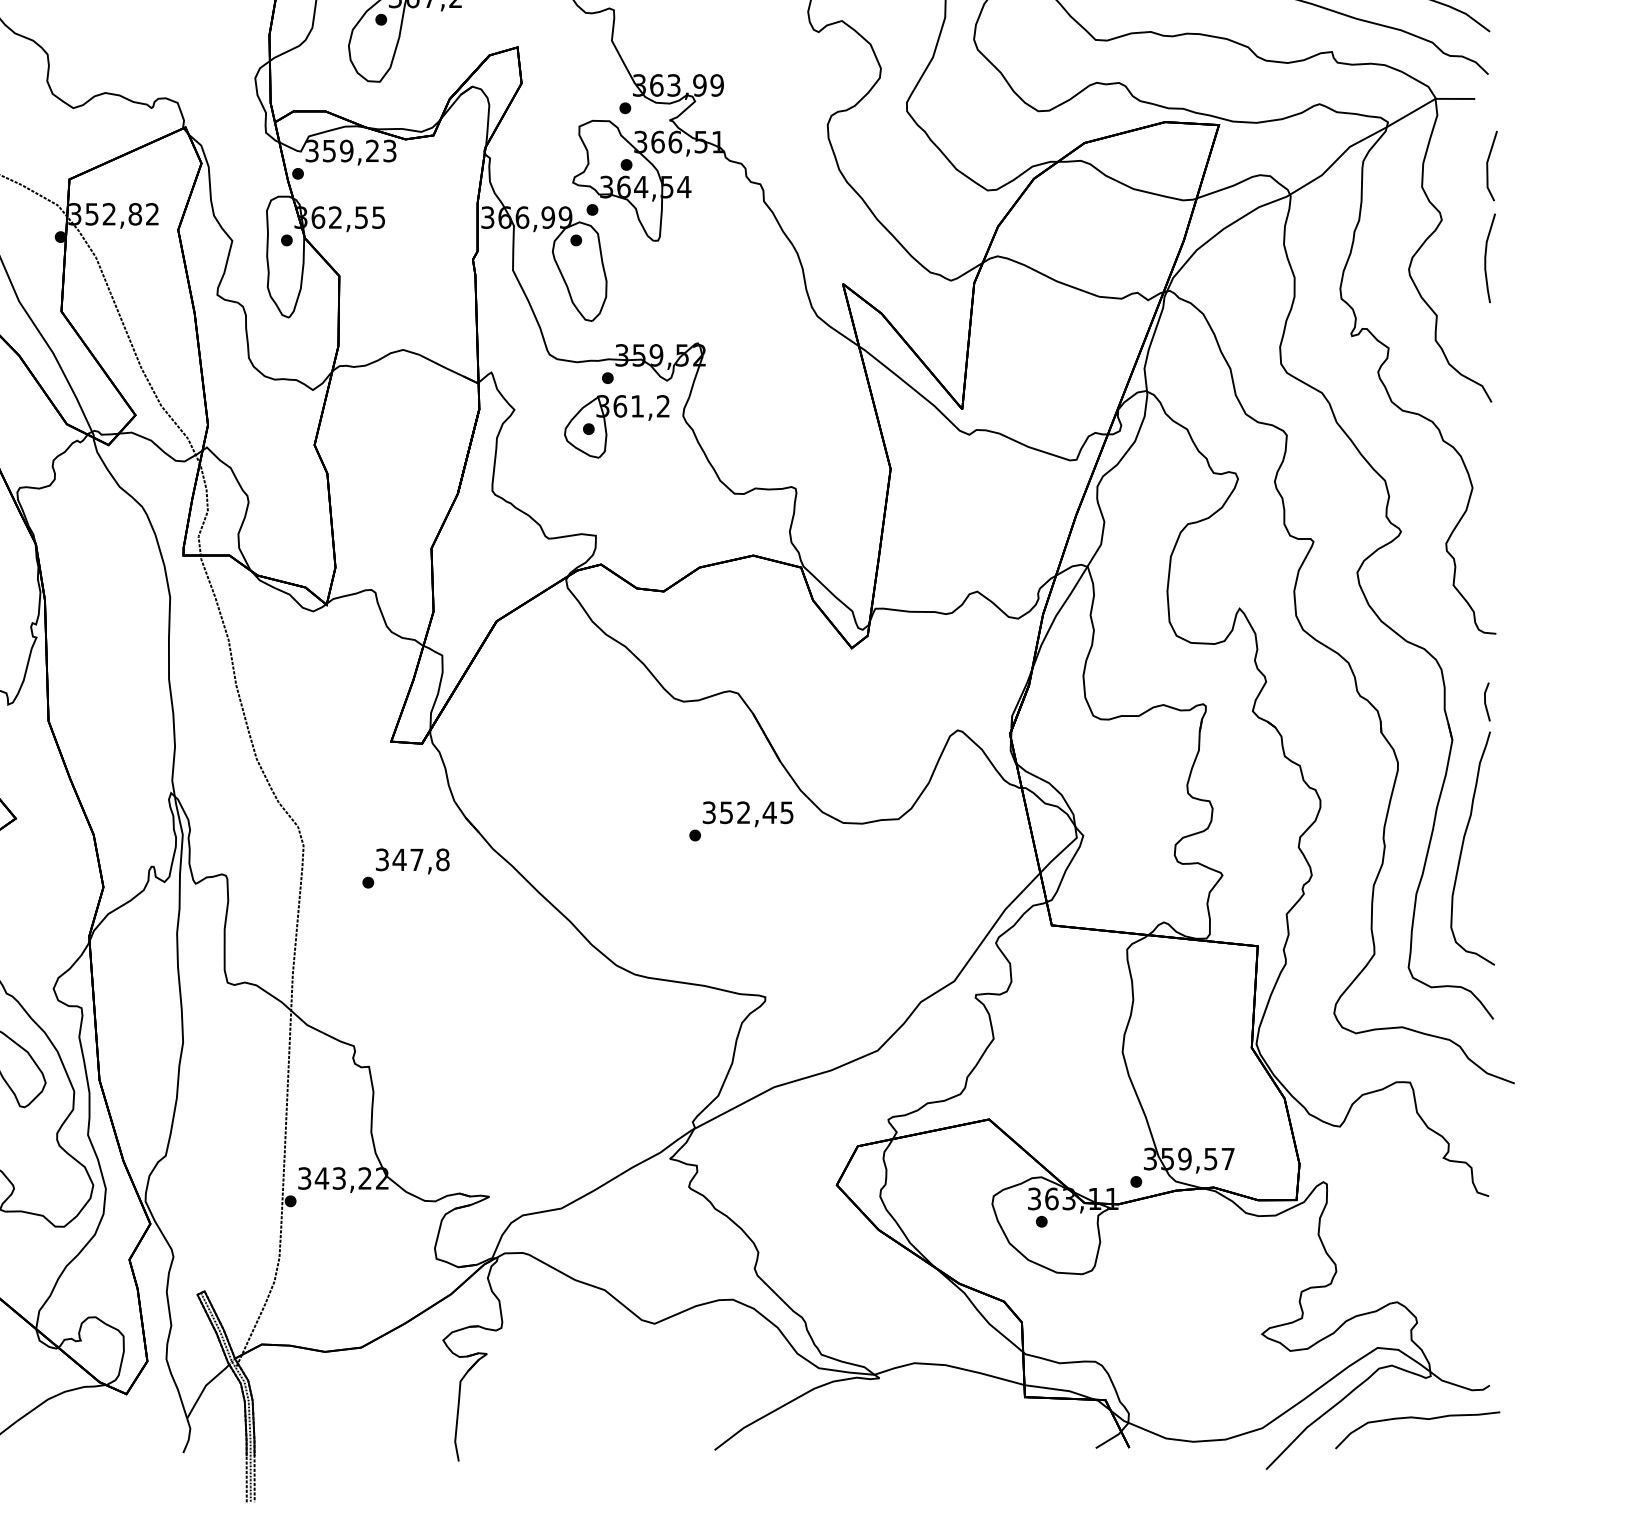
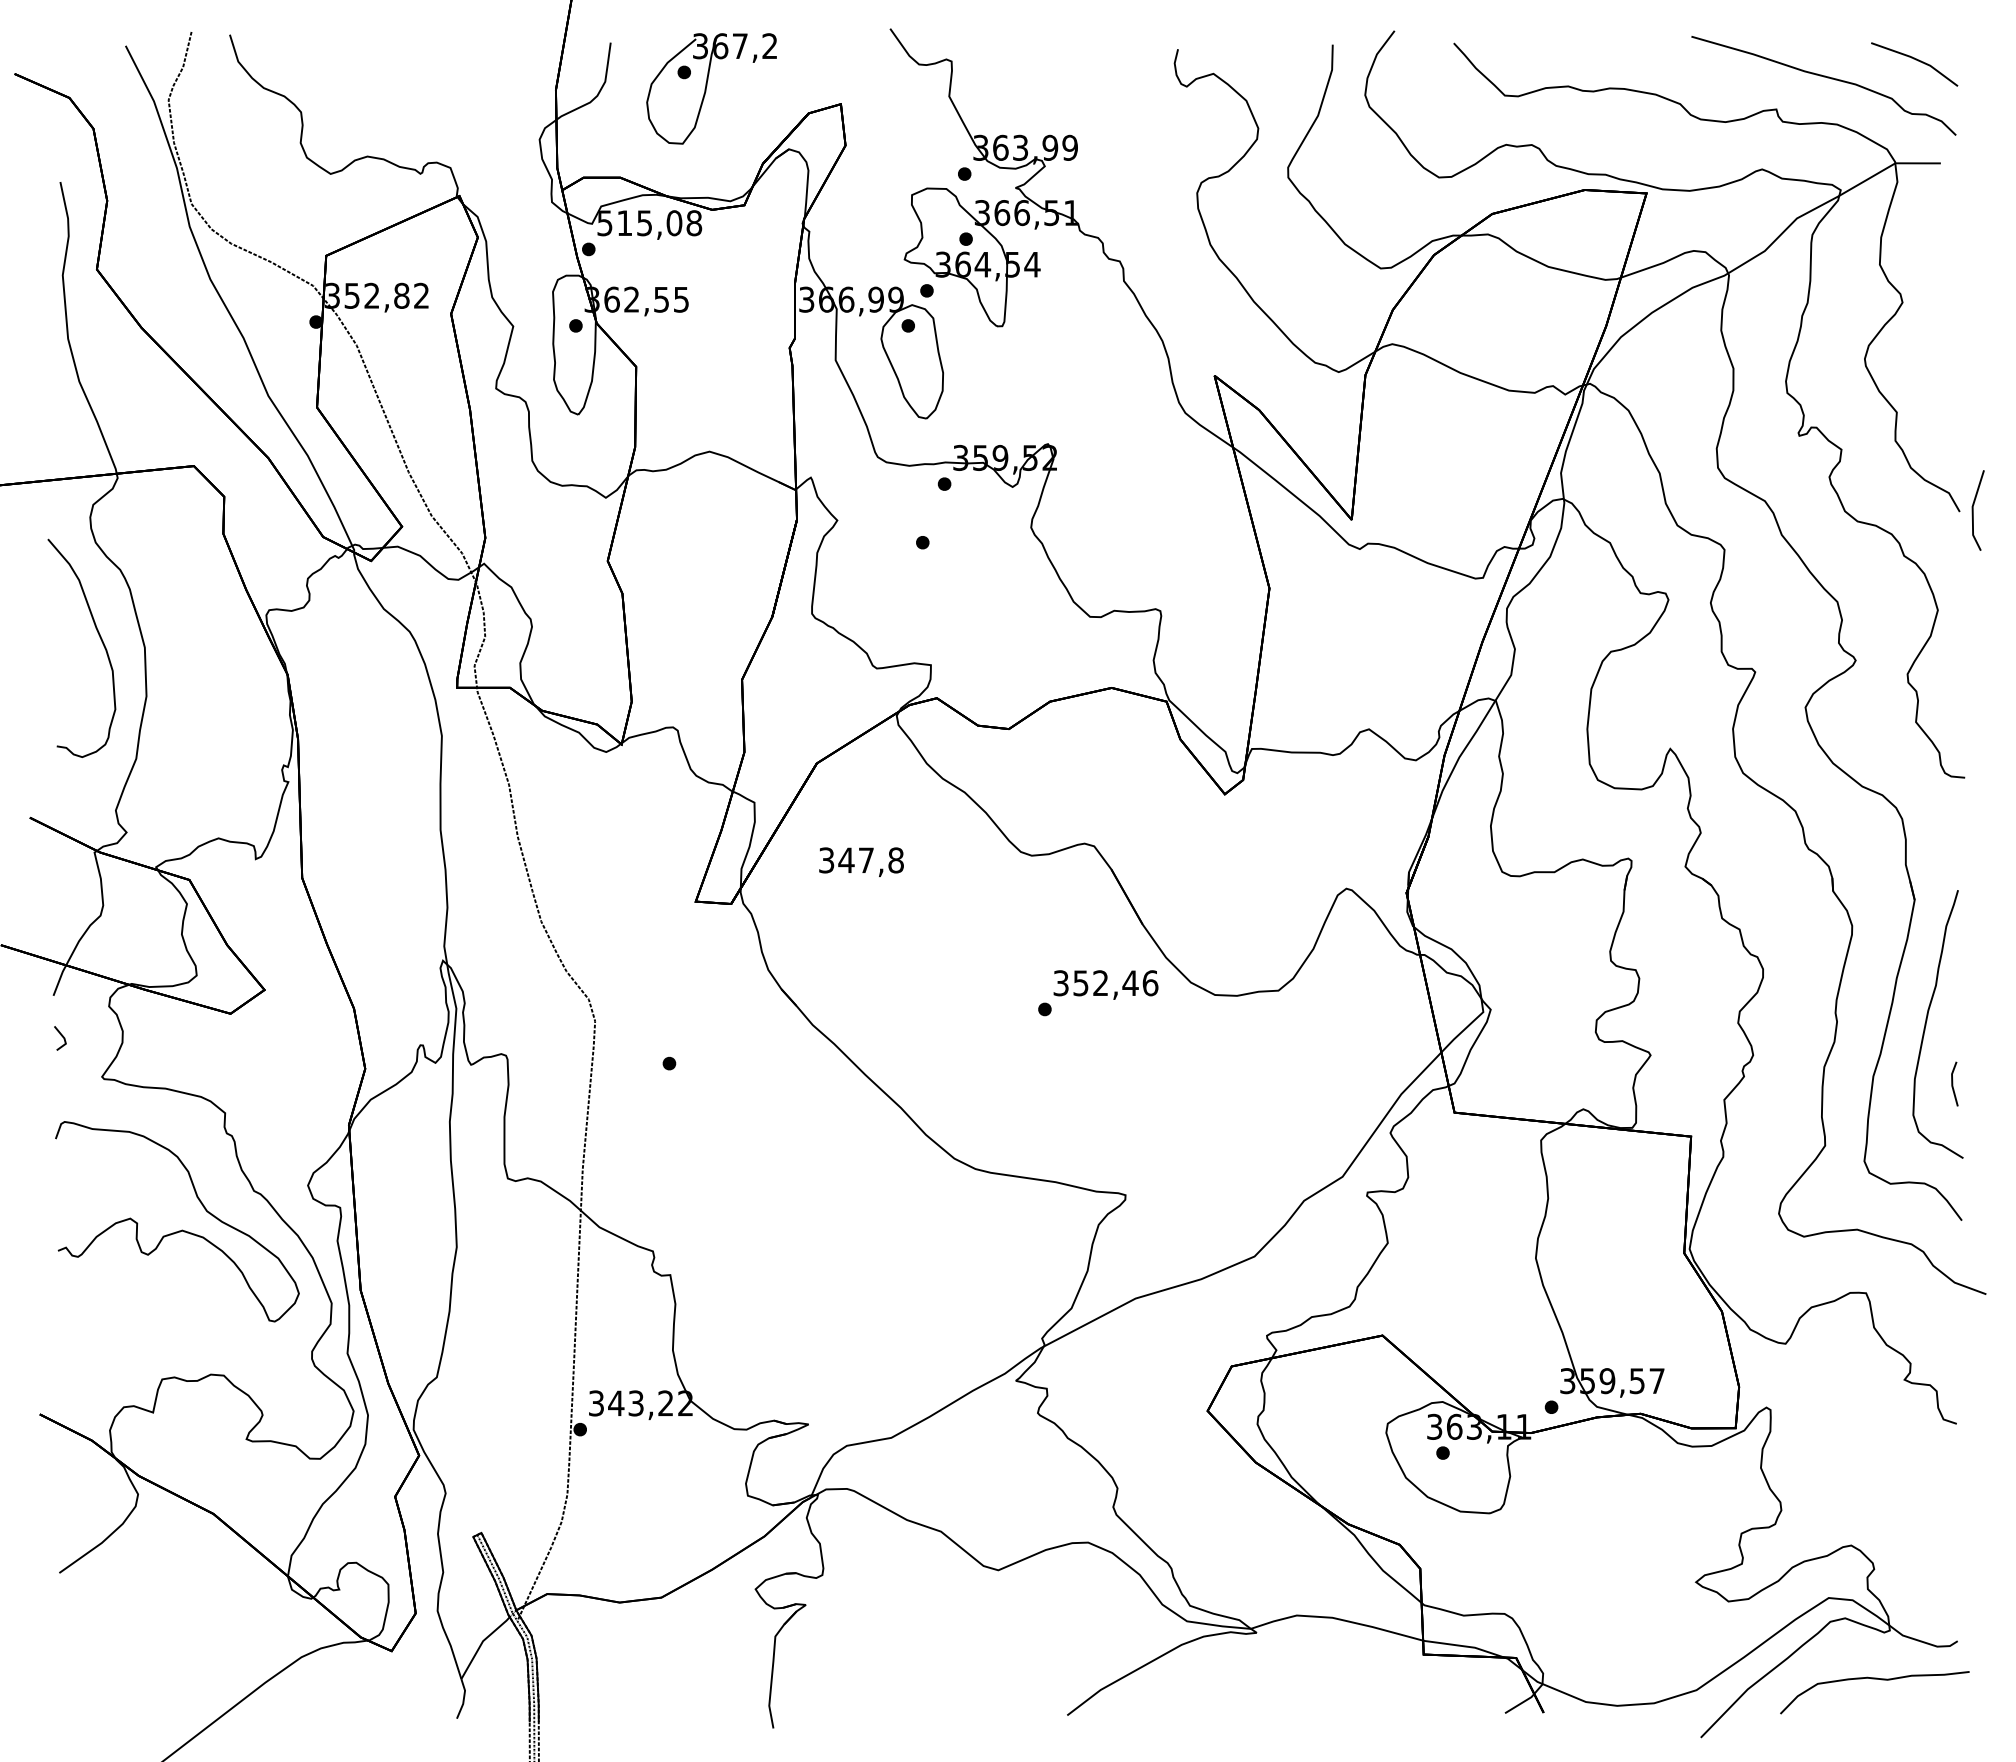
text: (351, 151) -> (650, 223), 359,23 -> 515,08
line: (1487, 166) -> (1973, 510), moved
curve: (1486, 258) -> (1953, 346), removed
part: (619, 417) -> (957, 529), removed
line: (1486, 701) -> (1953, 1083), moved
text: (787, 812) -> (1150, 983), 352,45 -> 352,46
text: (412, 860) -> (861, 861), moved

